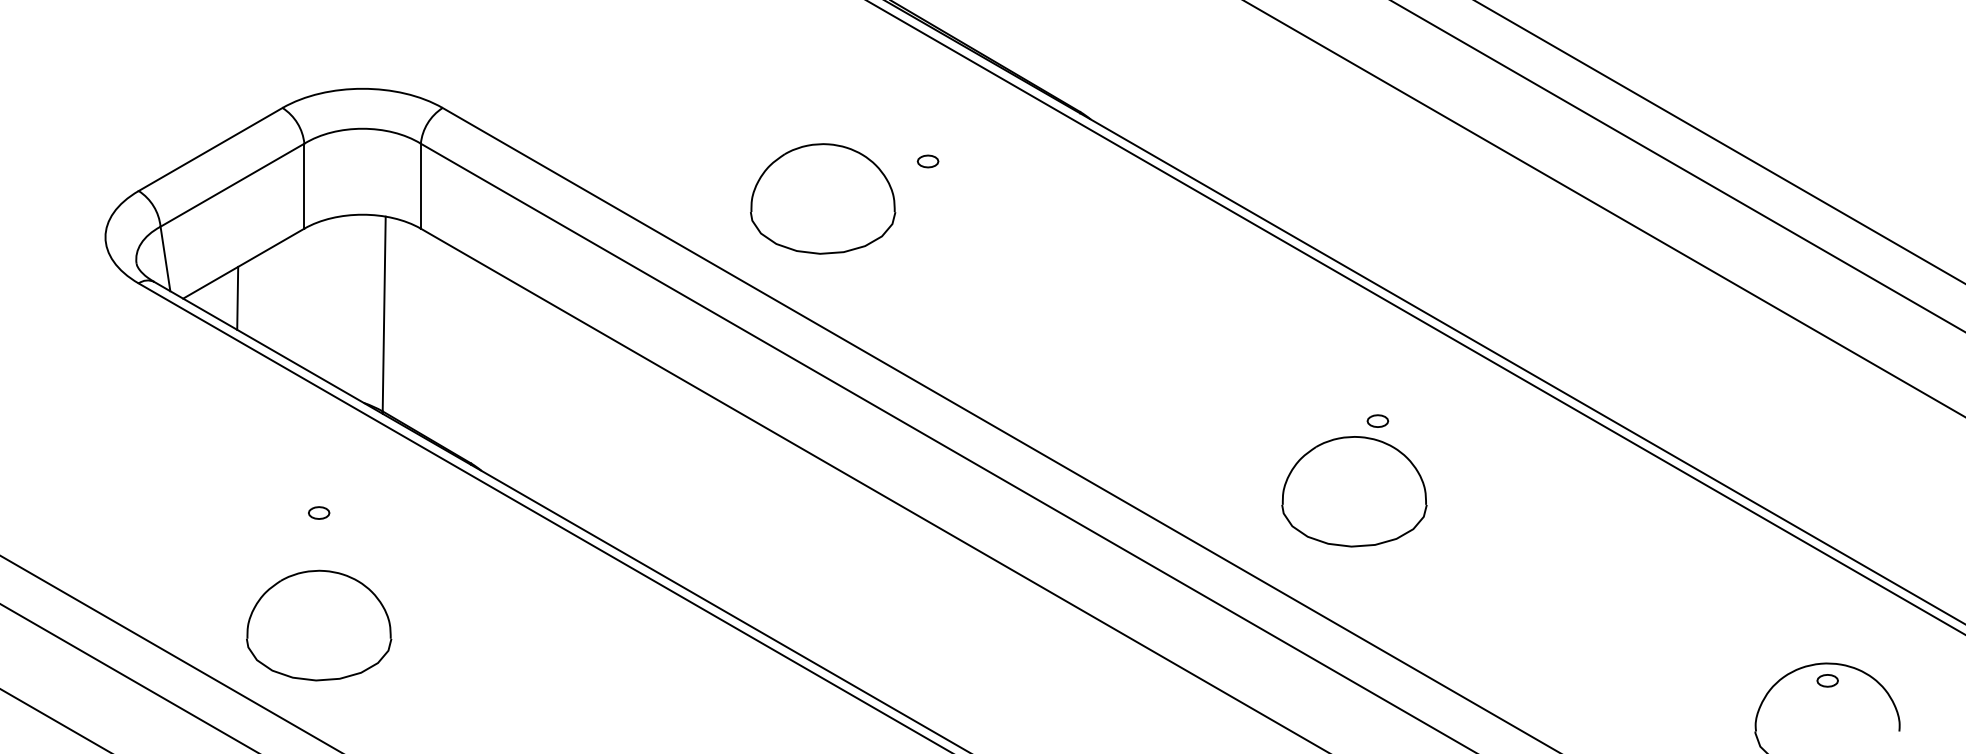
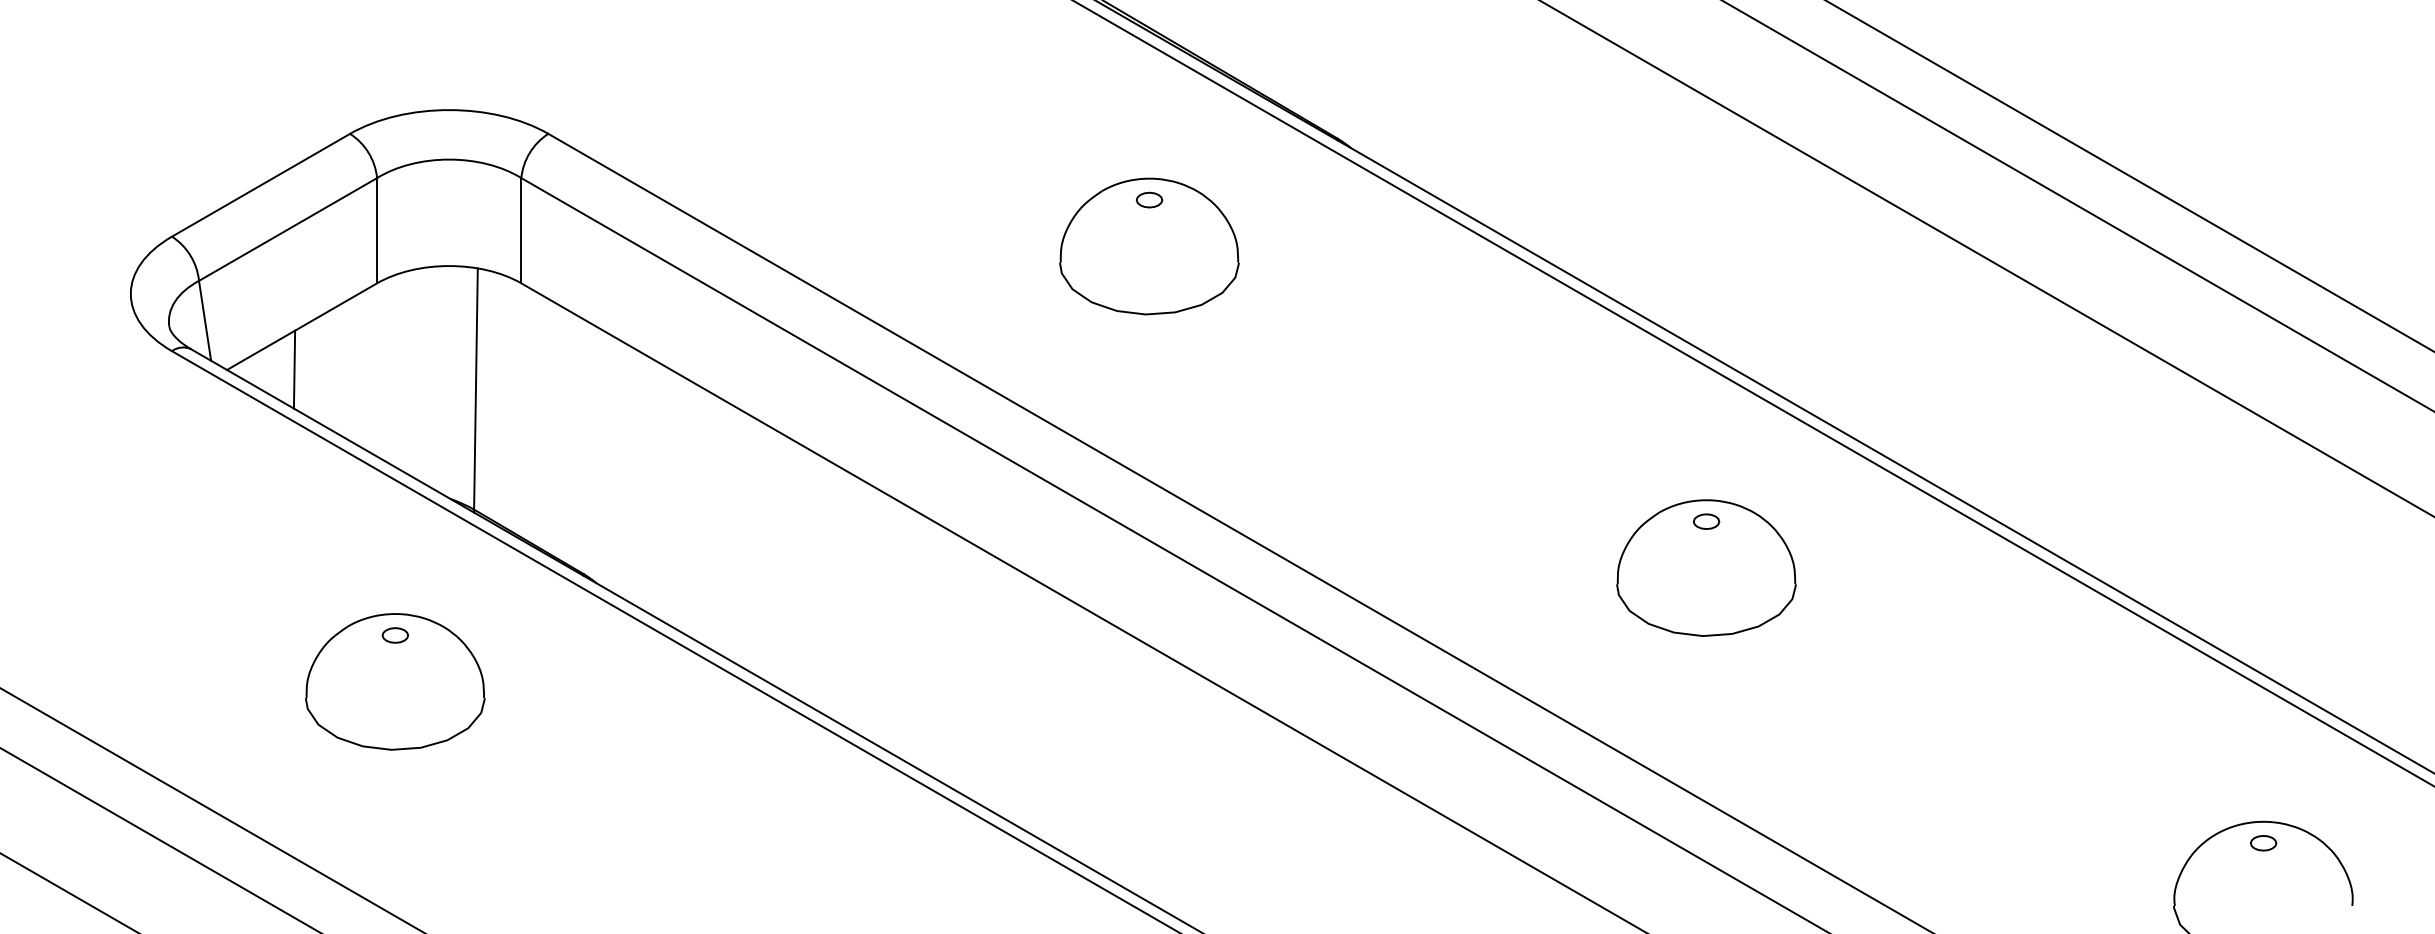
part: (823, 198) -> (1149, 246), moved
part: (1354, 491) -> (1706, 567), moved
part: (319, 625) -> (395, 681), moved

